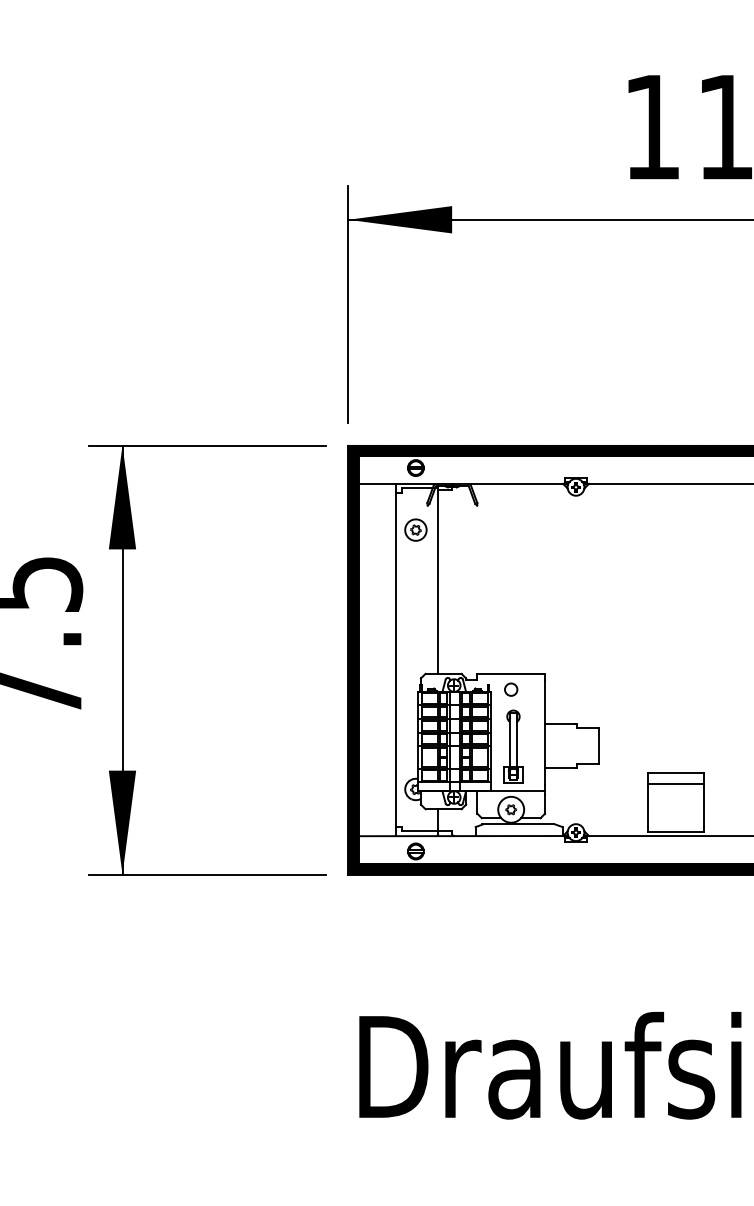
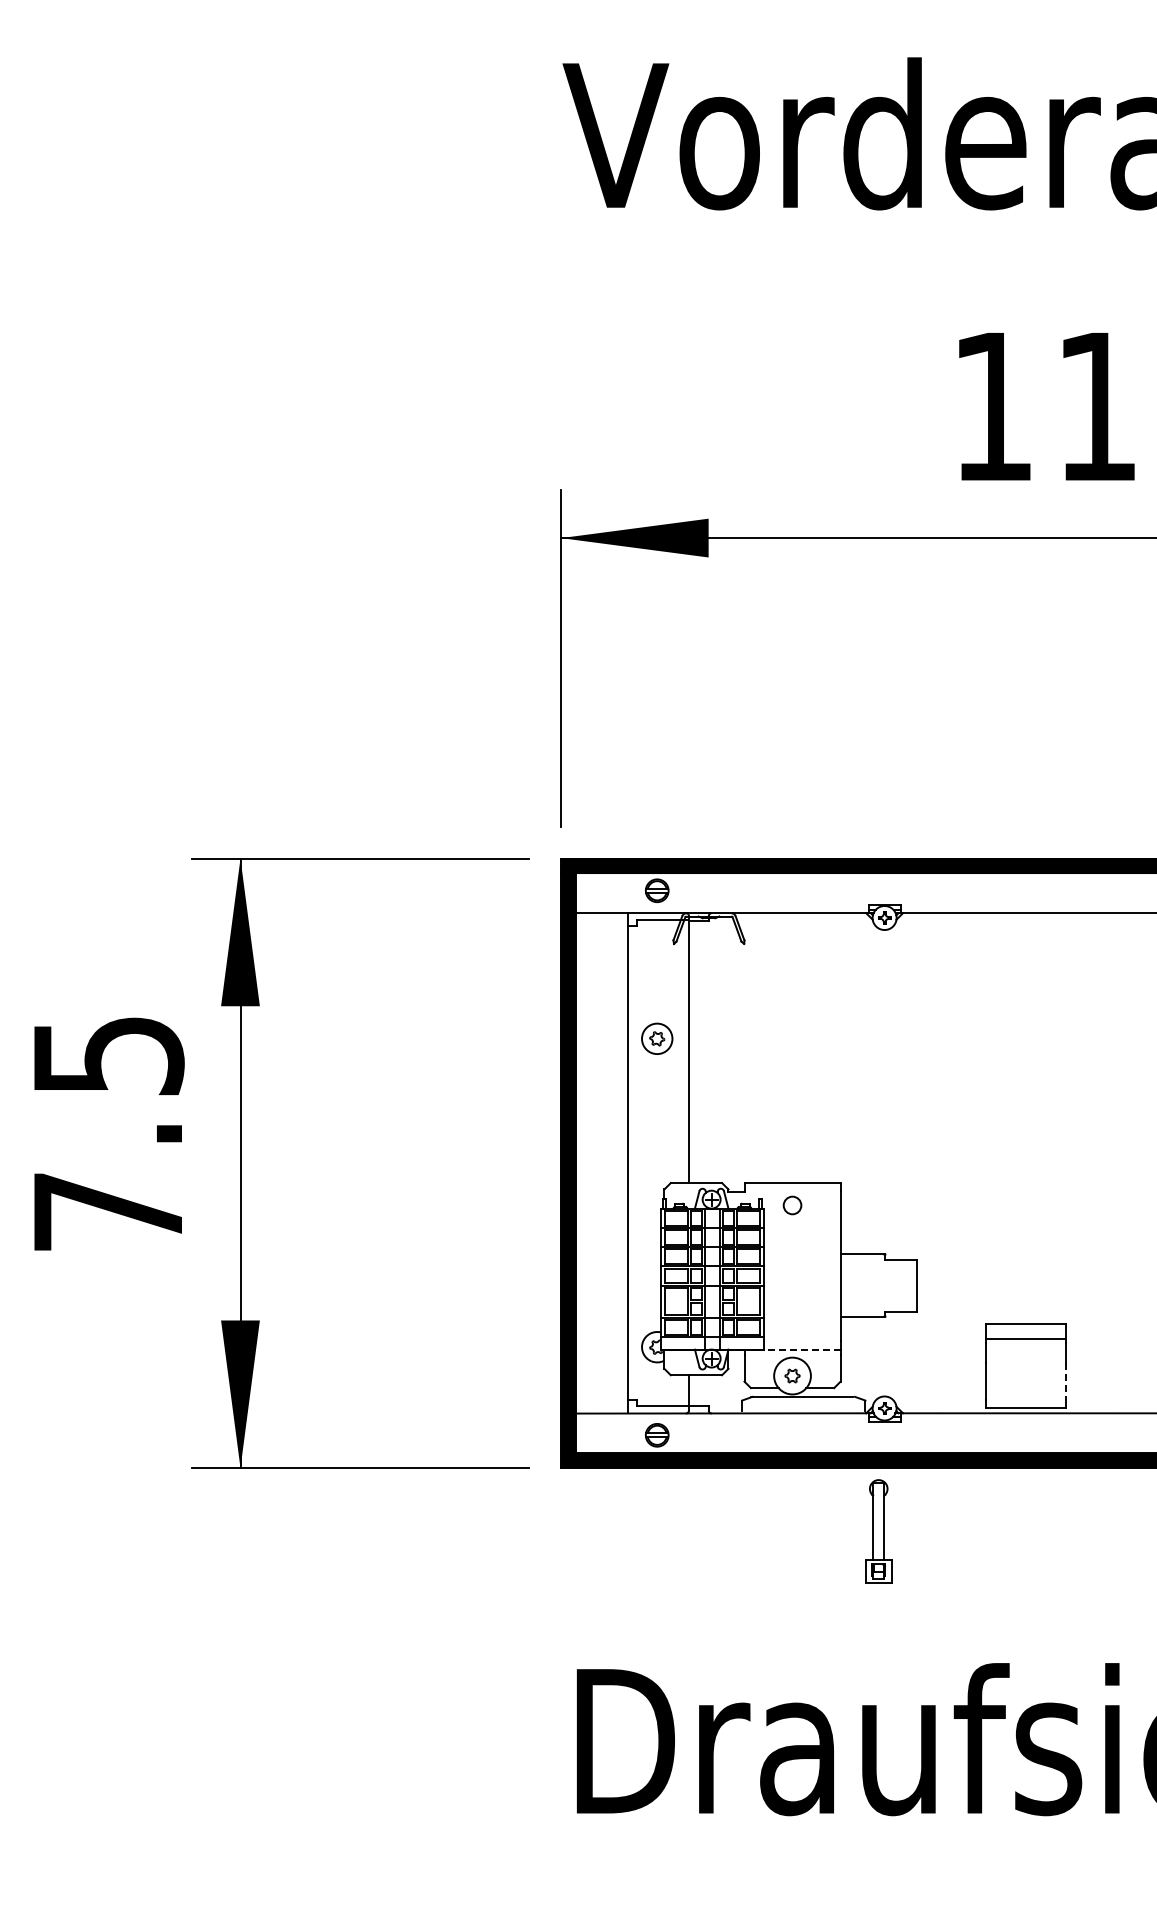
part: (416, 529) -> (657, 1038), moved
part: (513, 746) -> (878, 1531), moved
line: (517, 791) -> (801, 1349), solid -> dashed
line: (704, 813) -> (1066, 1381), solid -> dashed

